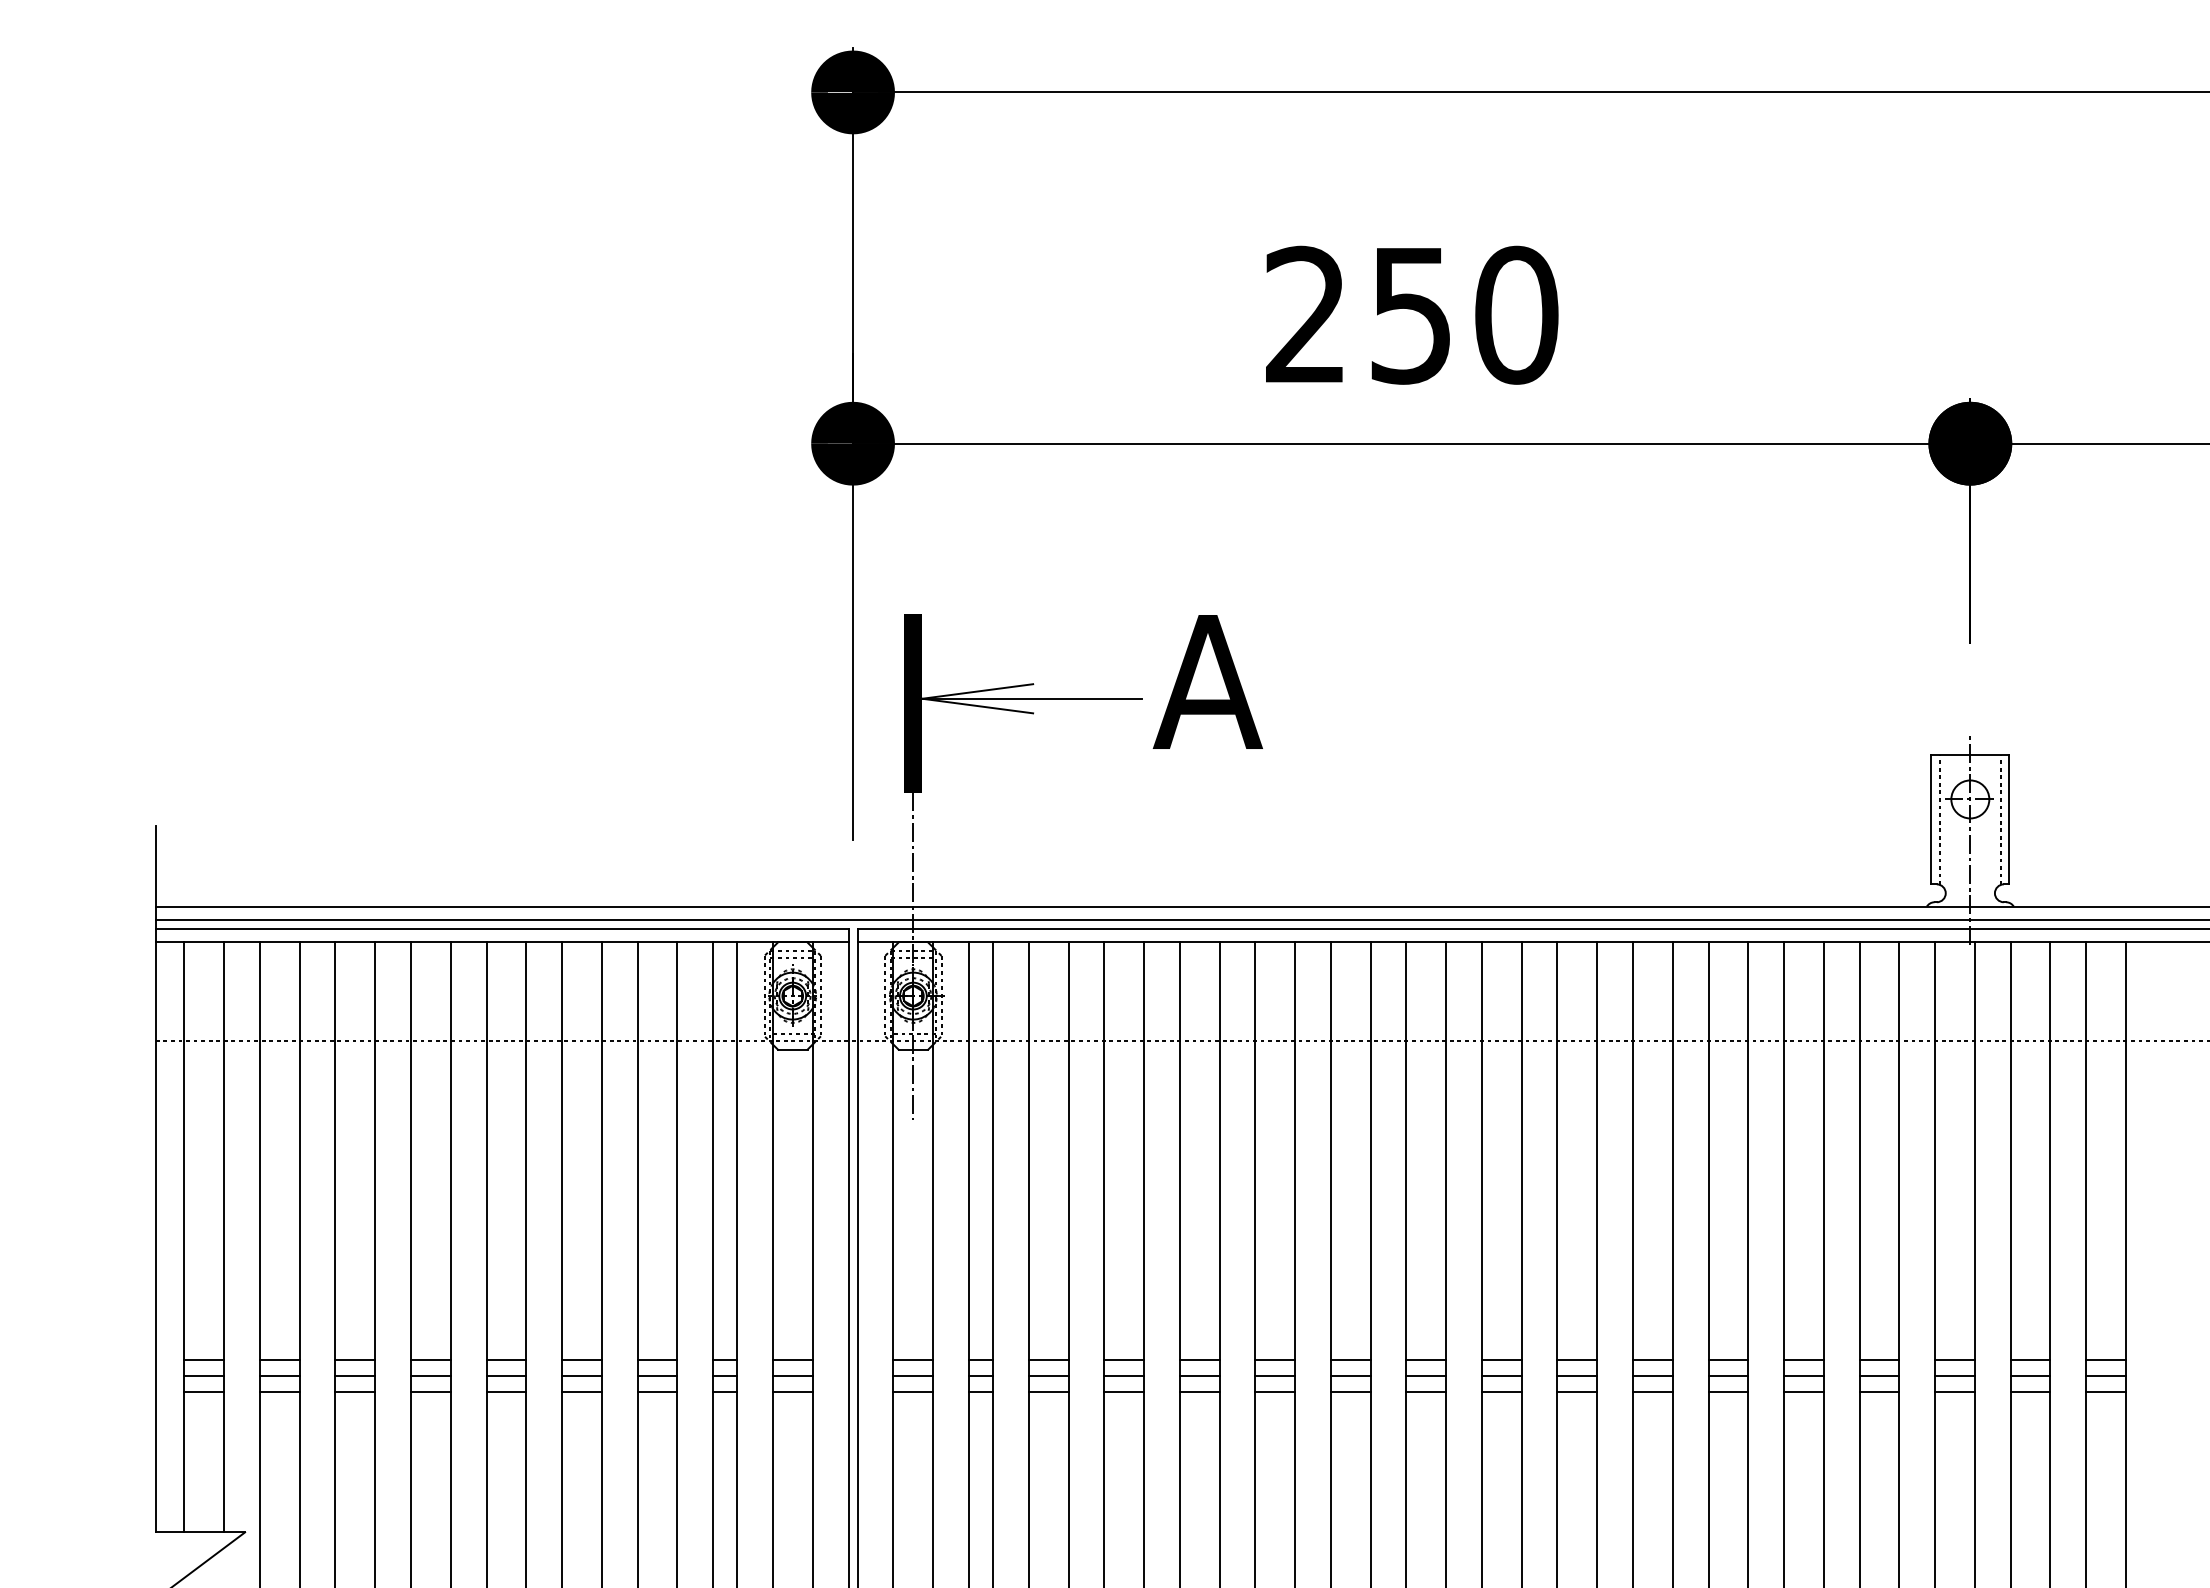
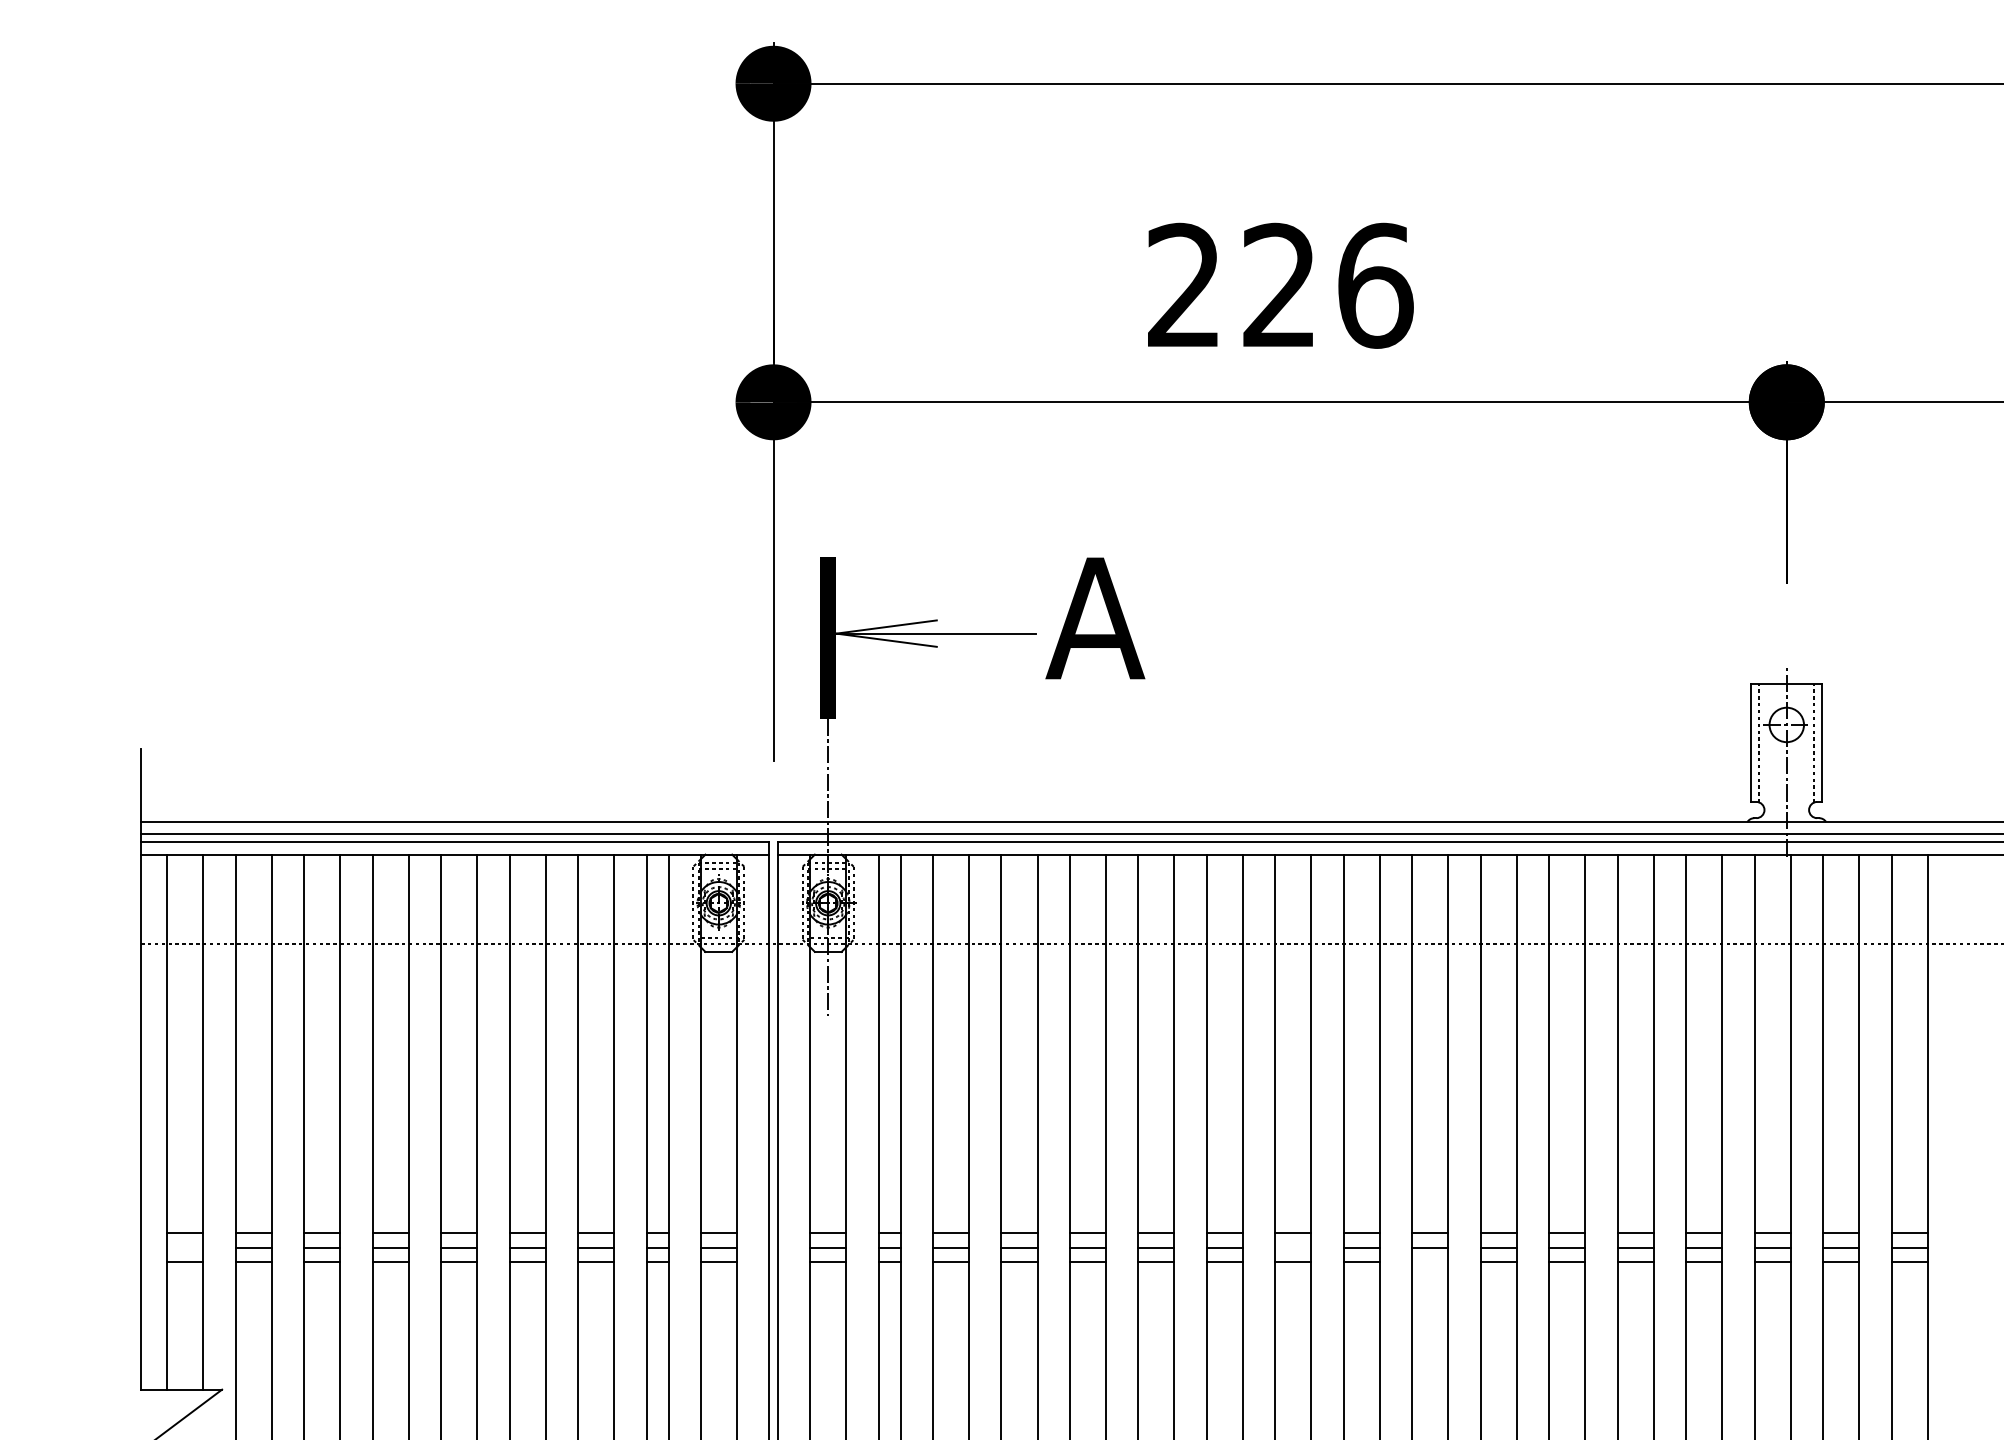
text: (1465, 314) -> (1328, 285), 250 -> 226
line: (204, 1375) -> (185, 1247), removed
line: (1426, 1375) -> (1293, 1247), removed
line: (1577, 1391) -> (1430, 1261), removed

